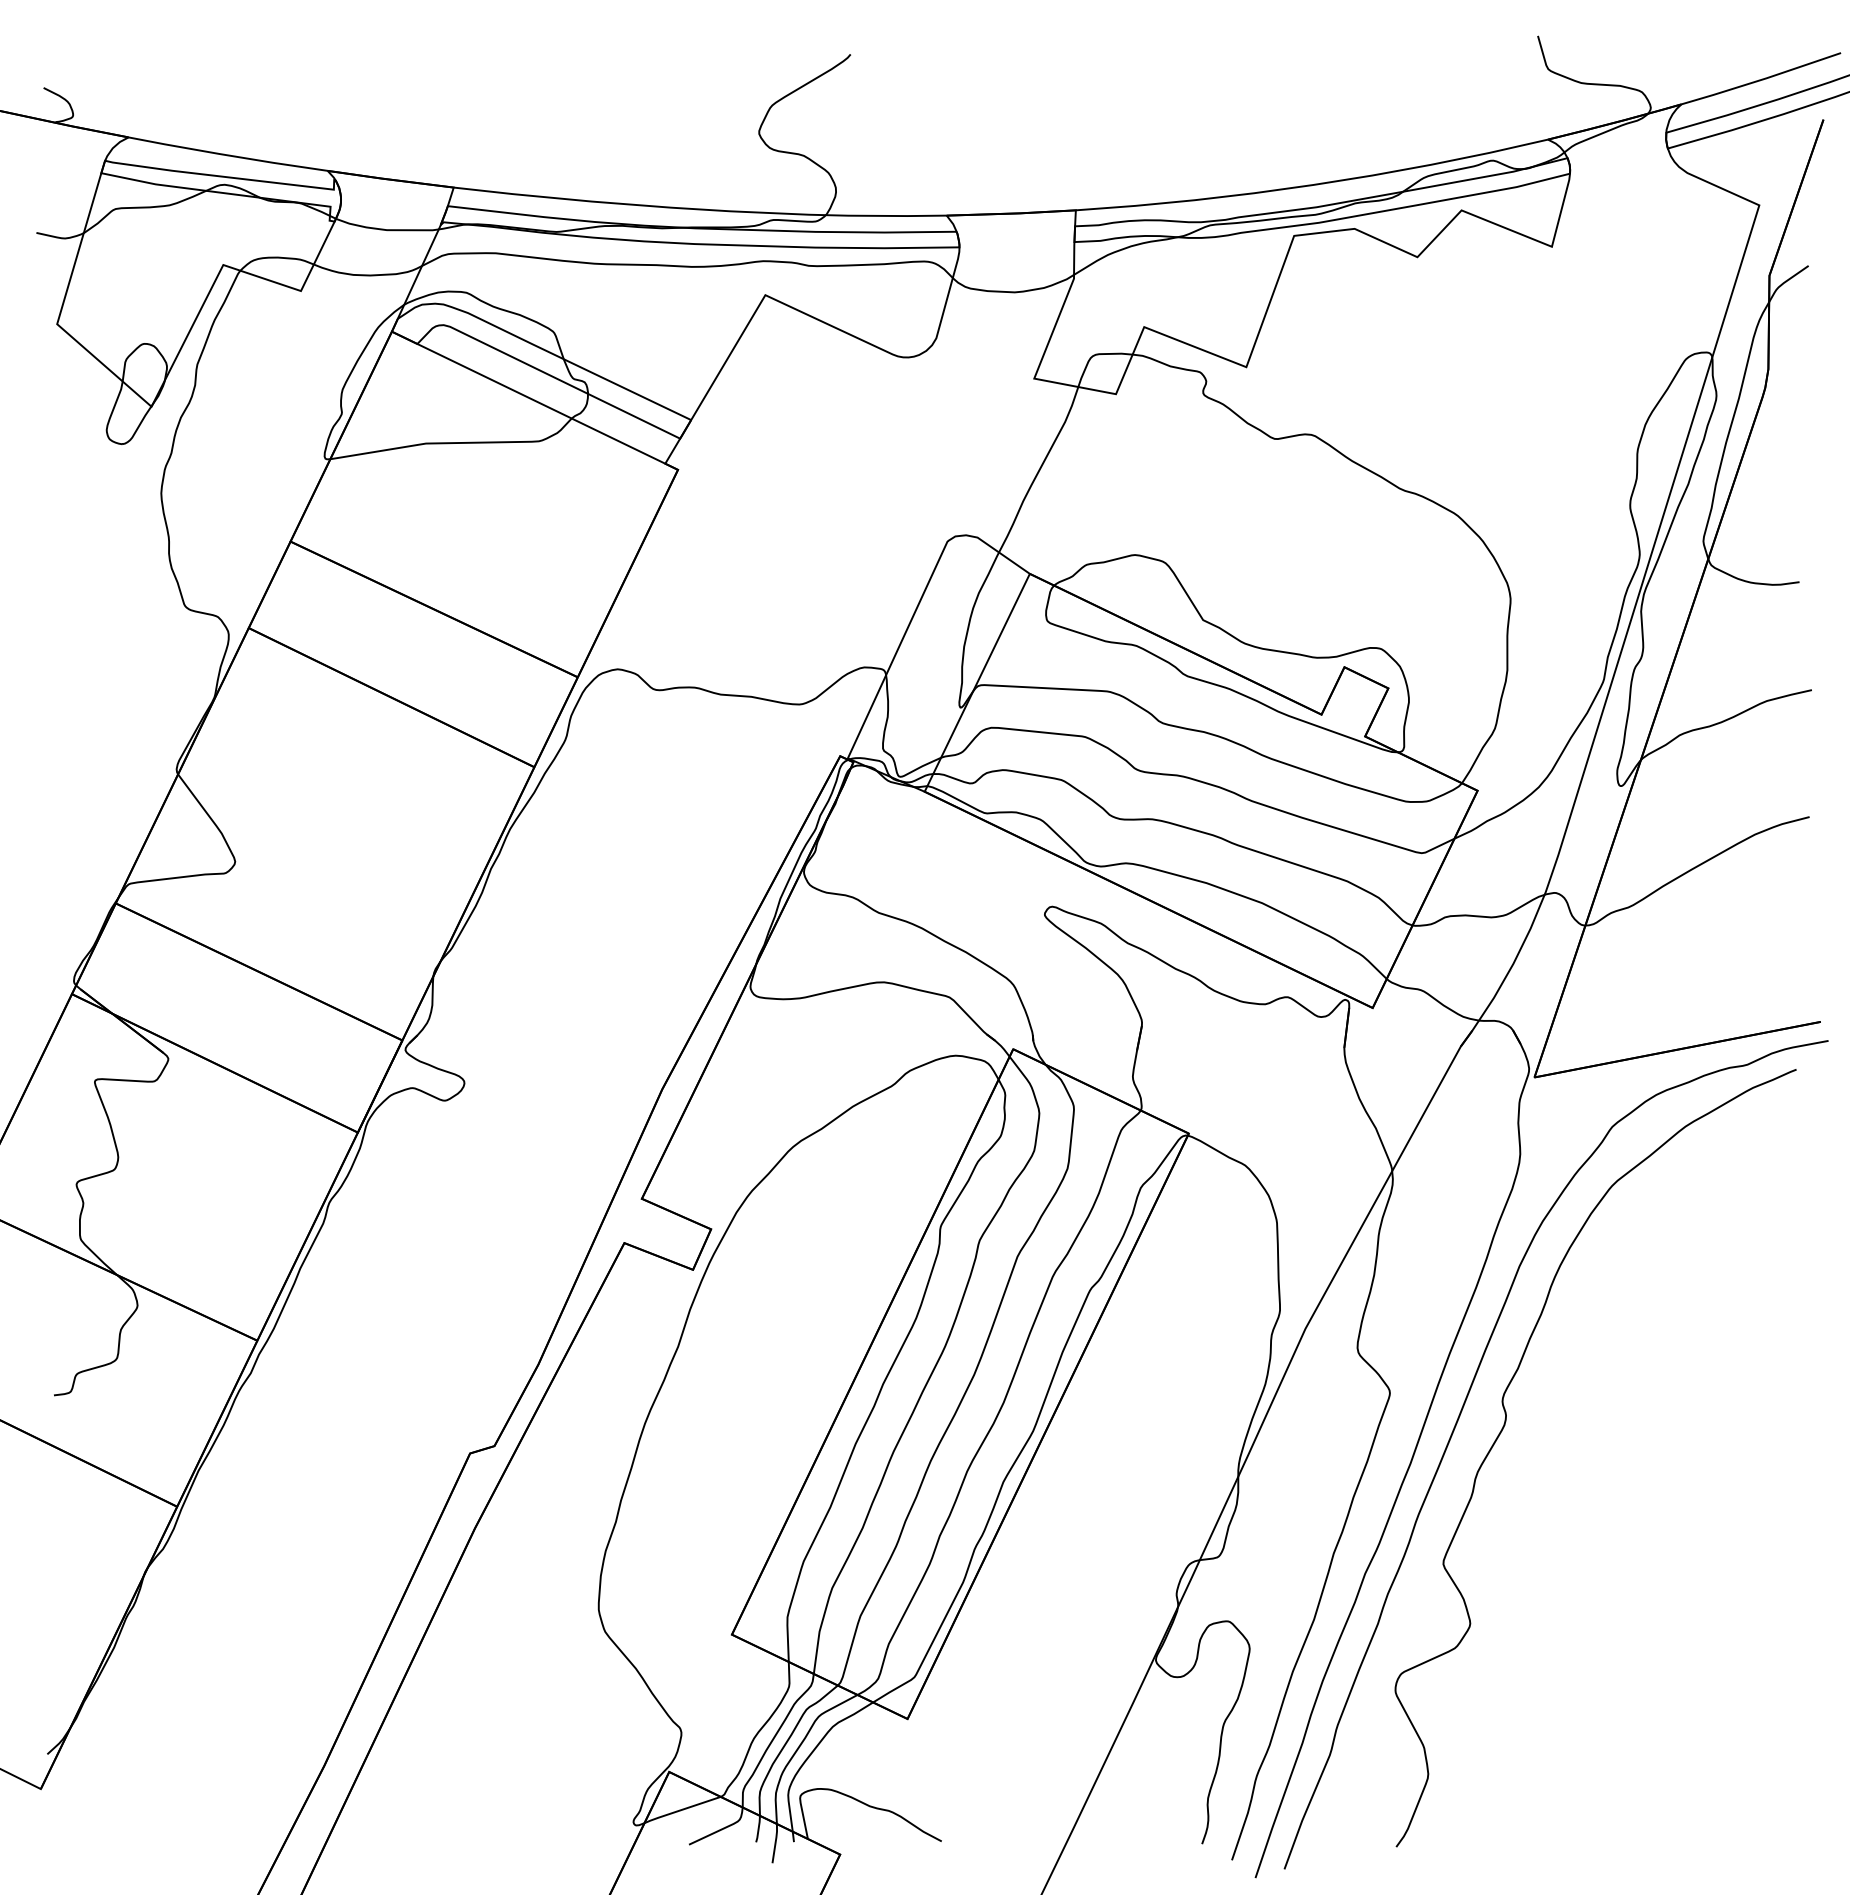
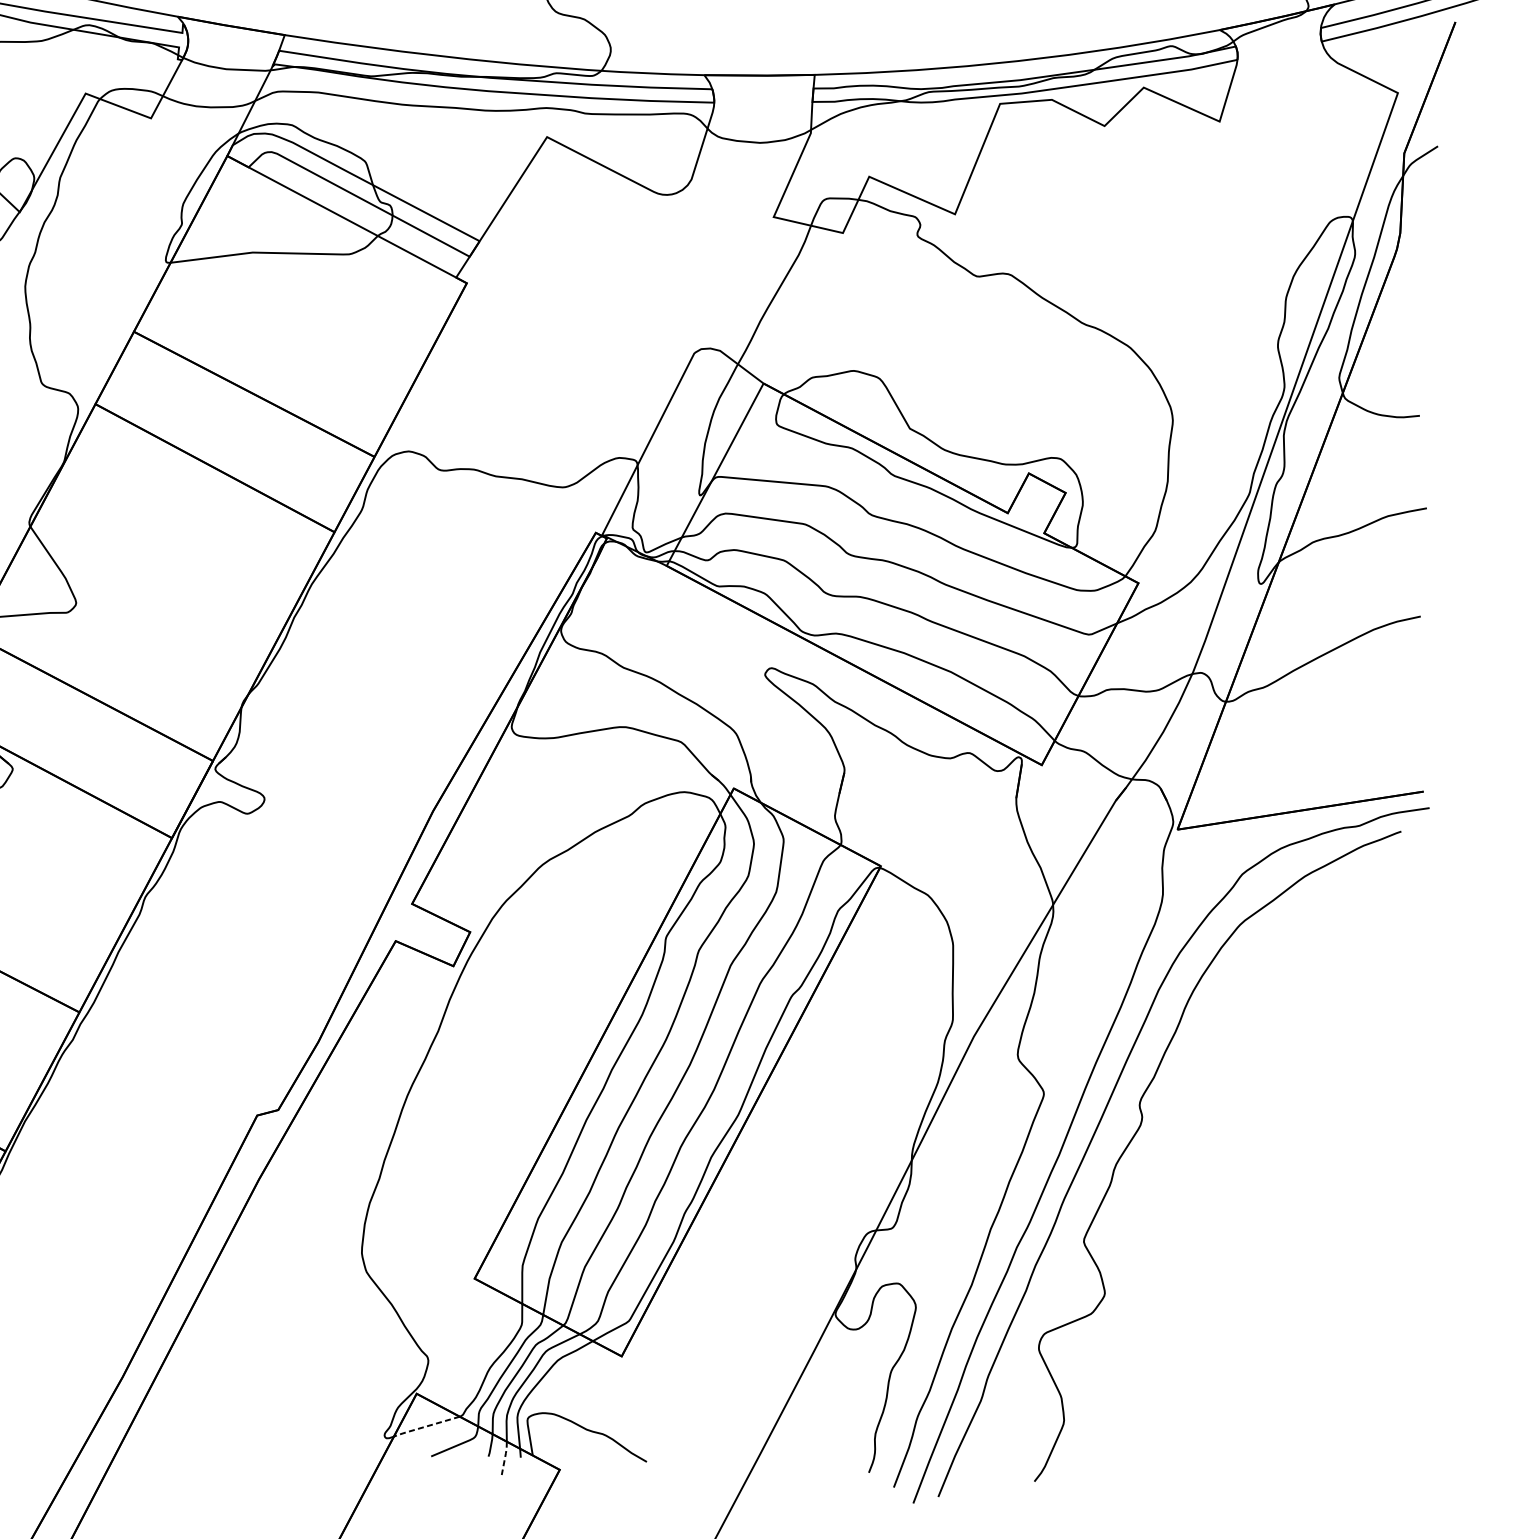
line: (680, 1810) -> (425, 1427), solid -> dashed
line: (775, 1843) -> (504, 1458), solid -> dashed

